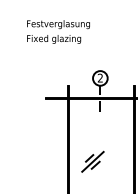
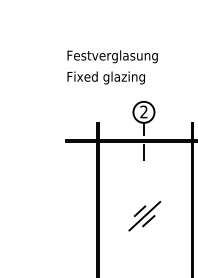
text: (58, 31) -> (112, 66), moved
part: (92, 161) -> (144, 215), moved

